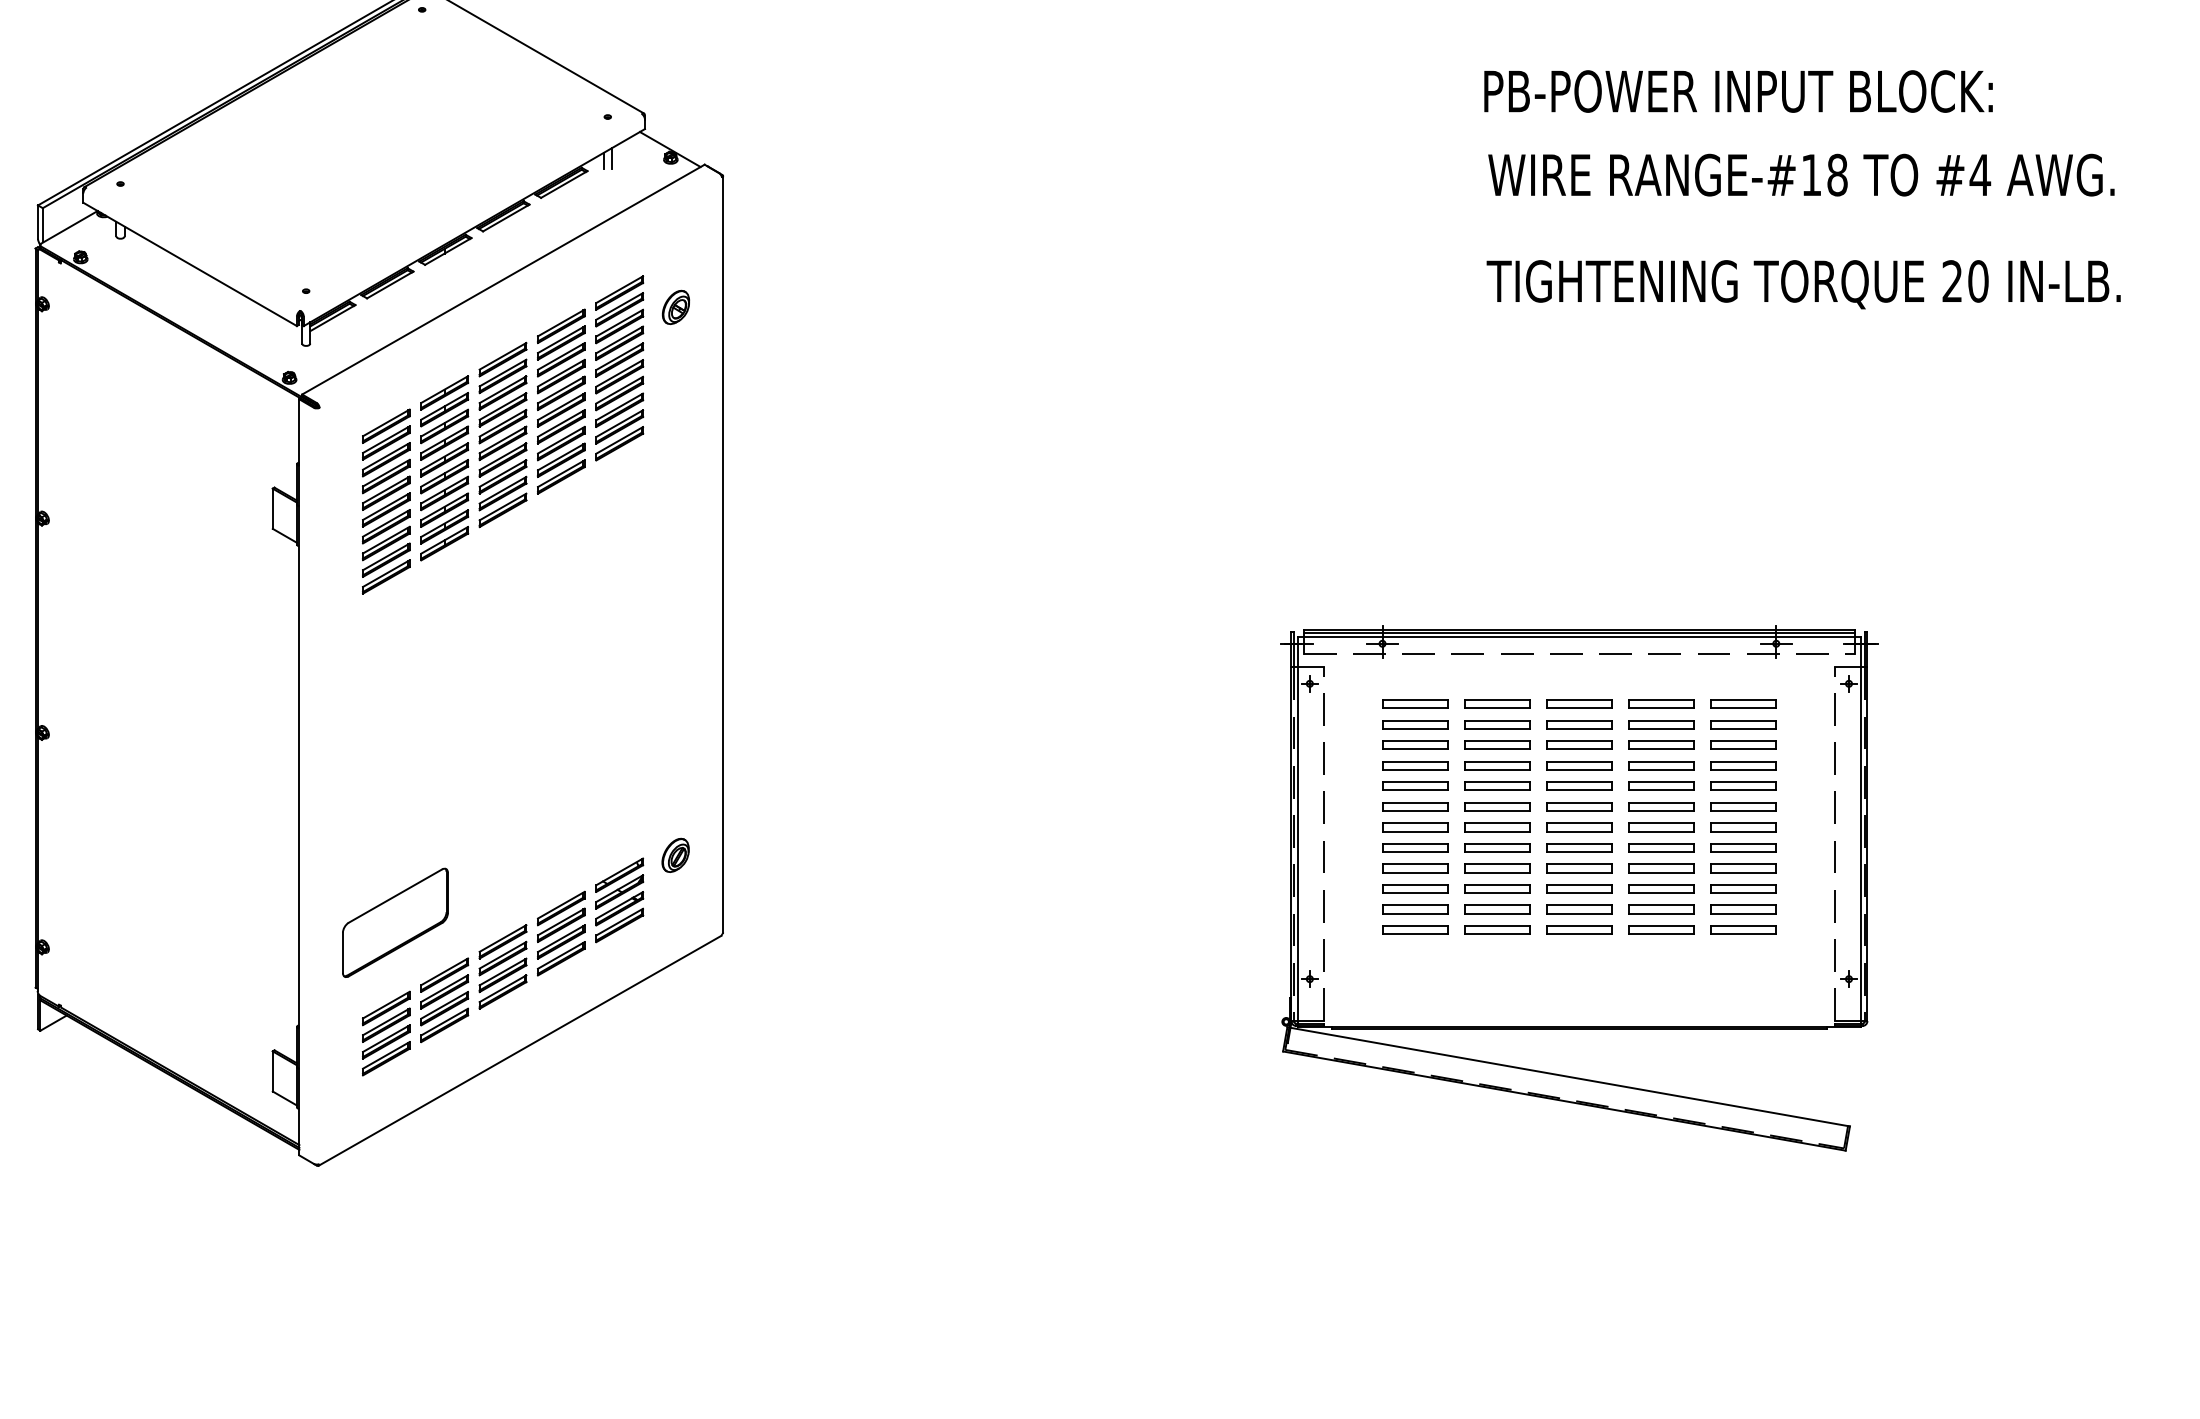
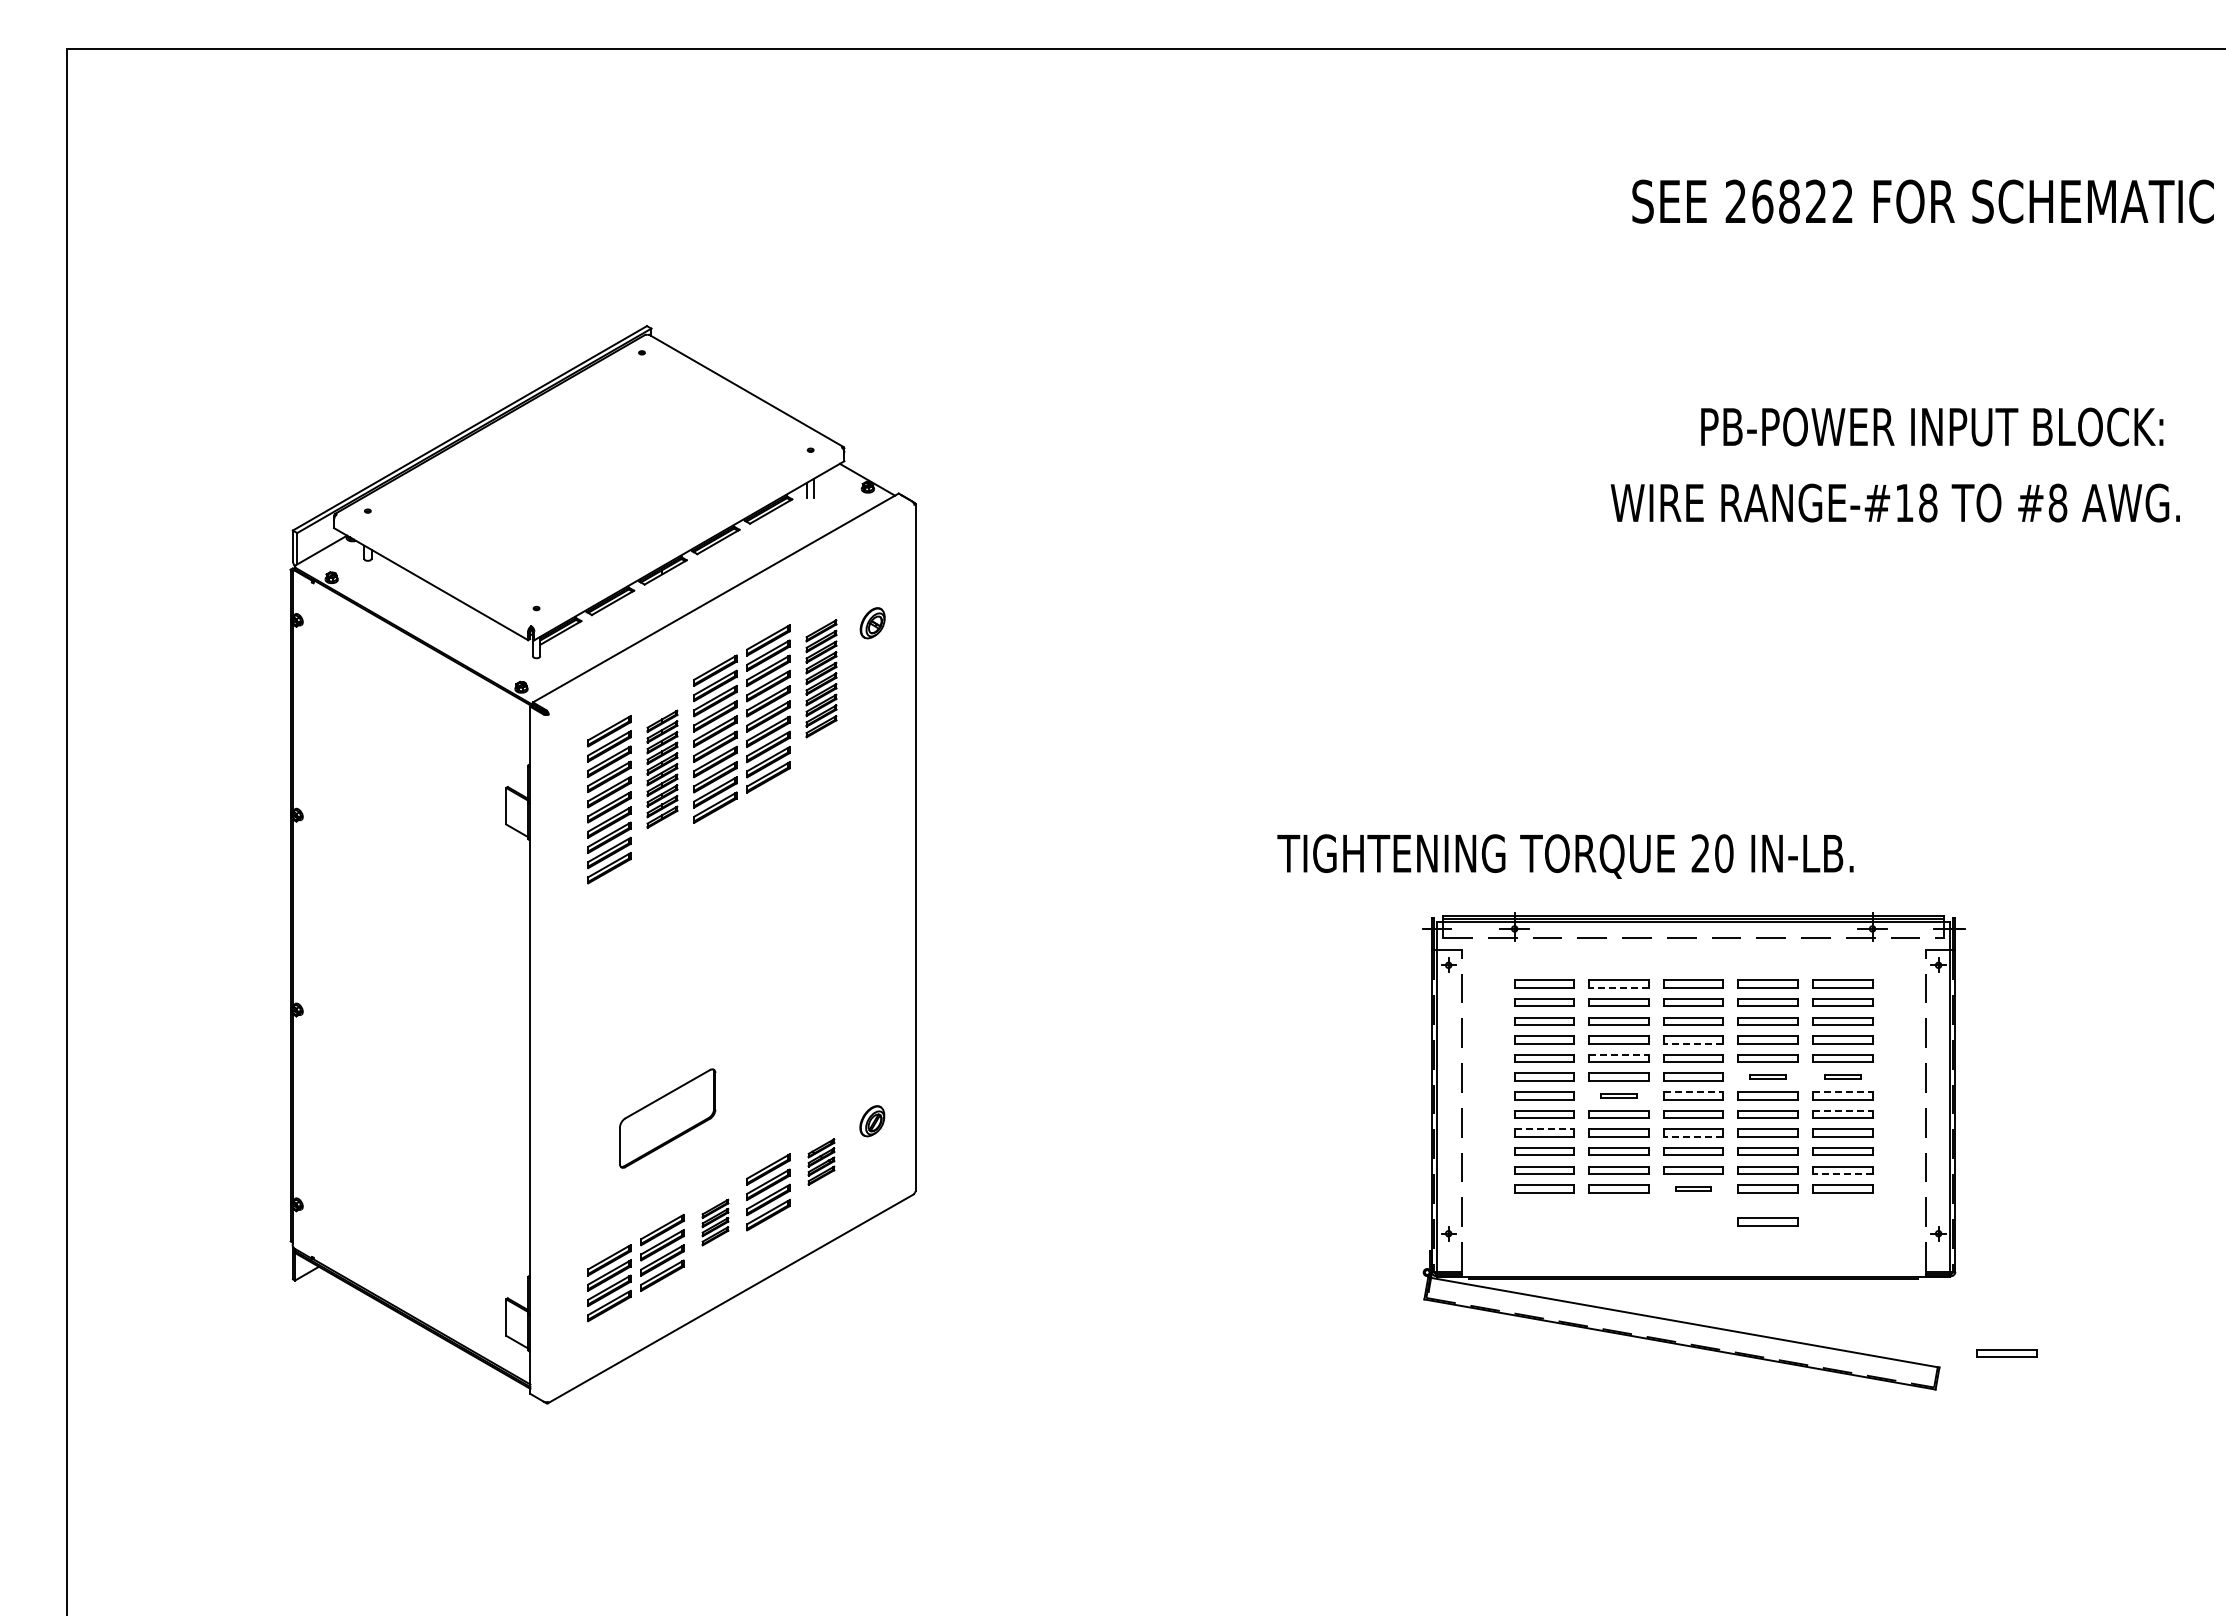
text: (1738, 90) -> (1932, 426), moved
text: (1979, 174) -> (2057, 502), #4 -> #8
text: (1803, 284) -> (1565, 856), moved
part: (619, 368) -> (821, 678), size x0.7
part: (444, 467) -> (662, 768), size x0.7
line: (1497, 708) -> (1619, 987), solid -> dashed
line: (1579, 769) -> (1693, 1043), solid -> dashed
line: (1497, 781) -> (1619, 1054), solid -> dashed
part: (1660, 806) -> (1767, 1076), size x0.6
part: (1743, 806) -> (1842, 1076), size x0.6
line: (1579, 823) -> (1693, 1092), solid -> dashed
line: (1743, 823) -> (1842, 1092), solid -> dashed
part: (1496, 827) -> (1618, 1095), size x0.6
line: (1743, 843) -> (1842, 1110), solid -> dashed
line: (1415, 864) -> (1544, 1129), solid -> dashed
line: (1579, 872) -> (1693, 1136), solid -> dashed
part: (619, 899) -> (821, 1161), size x0.6
line: (1743, 914) -> (1842, 1174), solid -> dashed
part: (395, 922) -> (667, 1118), moved
part: (1579, 929) -> (1693, 1188), size x0.6
part: (1660, 965) -> (1767, 1221), added
part: (503, 966) -> (715, 1222), size x0.6
part: (1923, 1110) -> (2006, 1353), added

